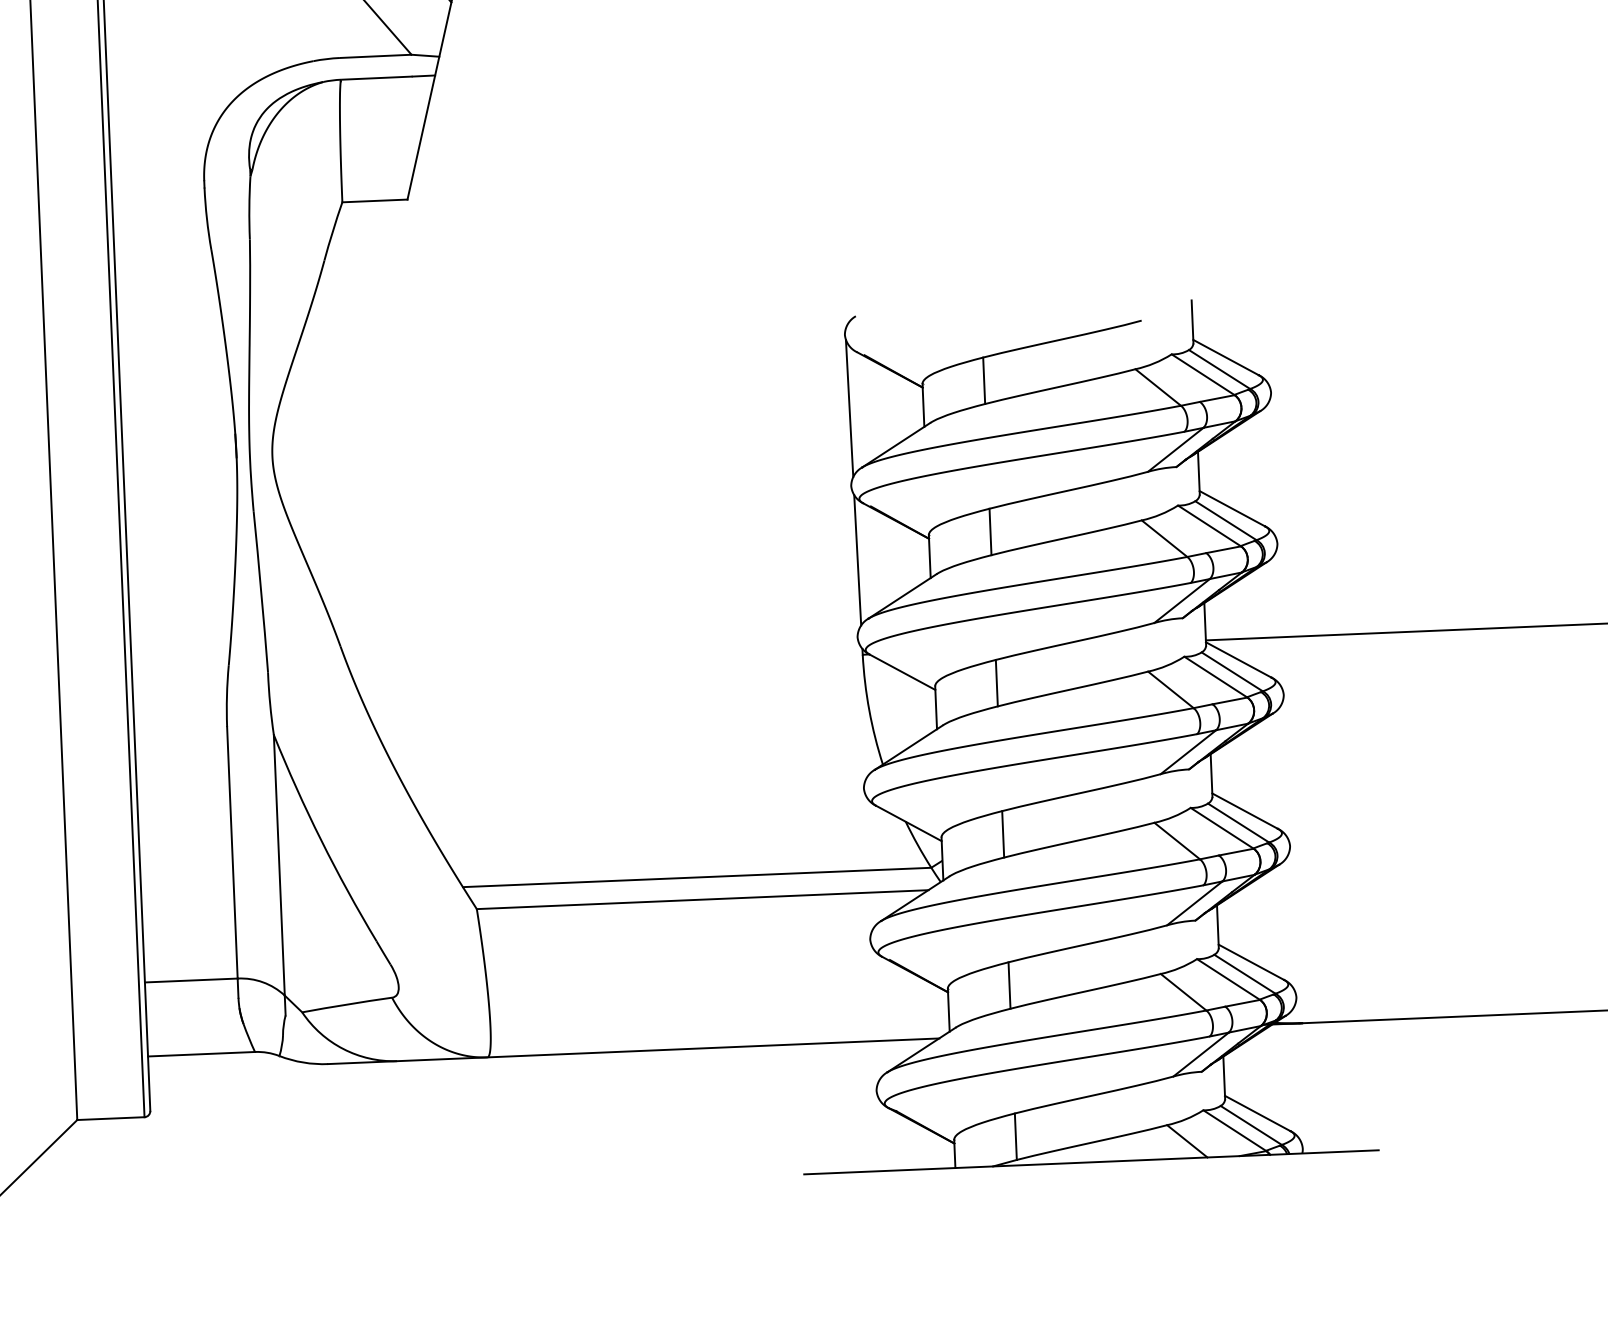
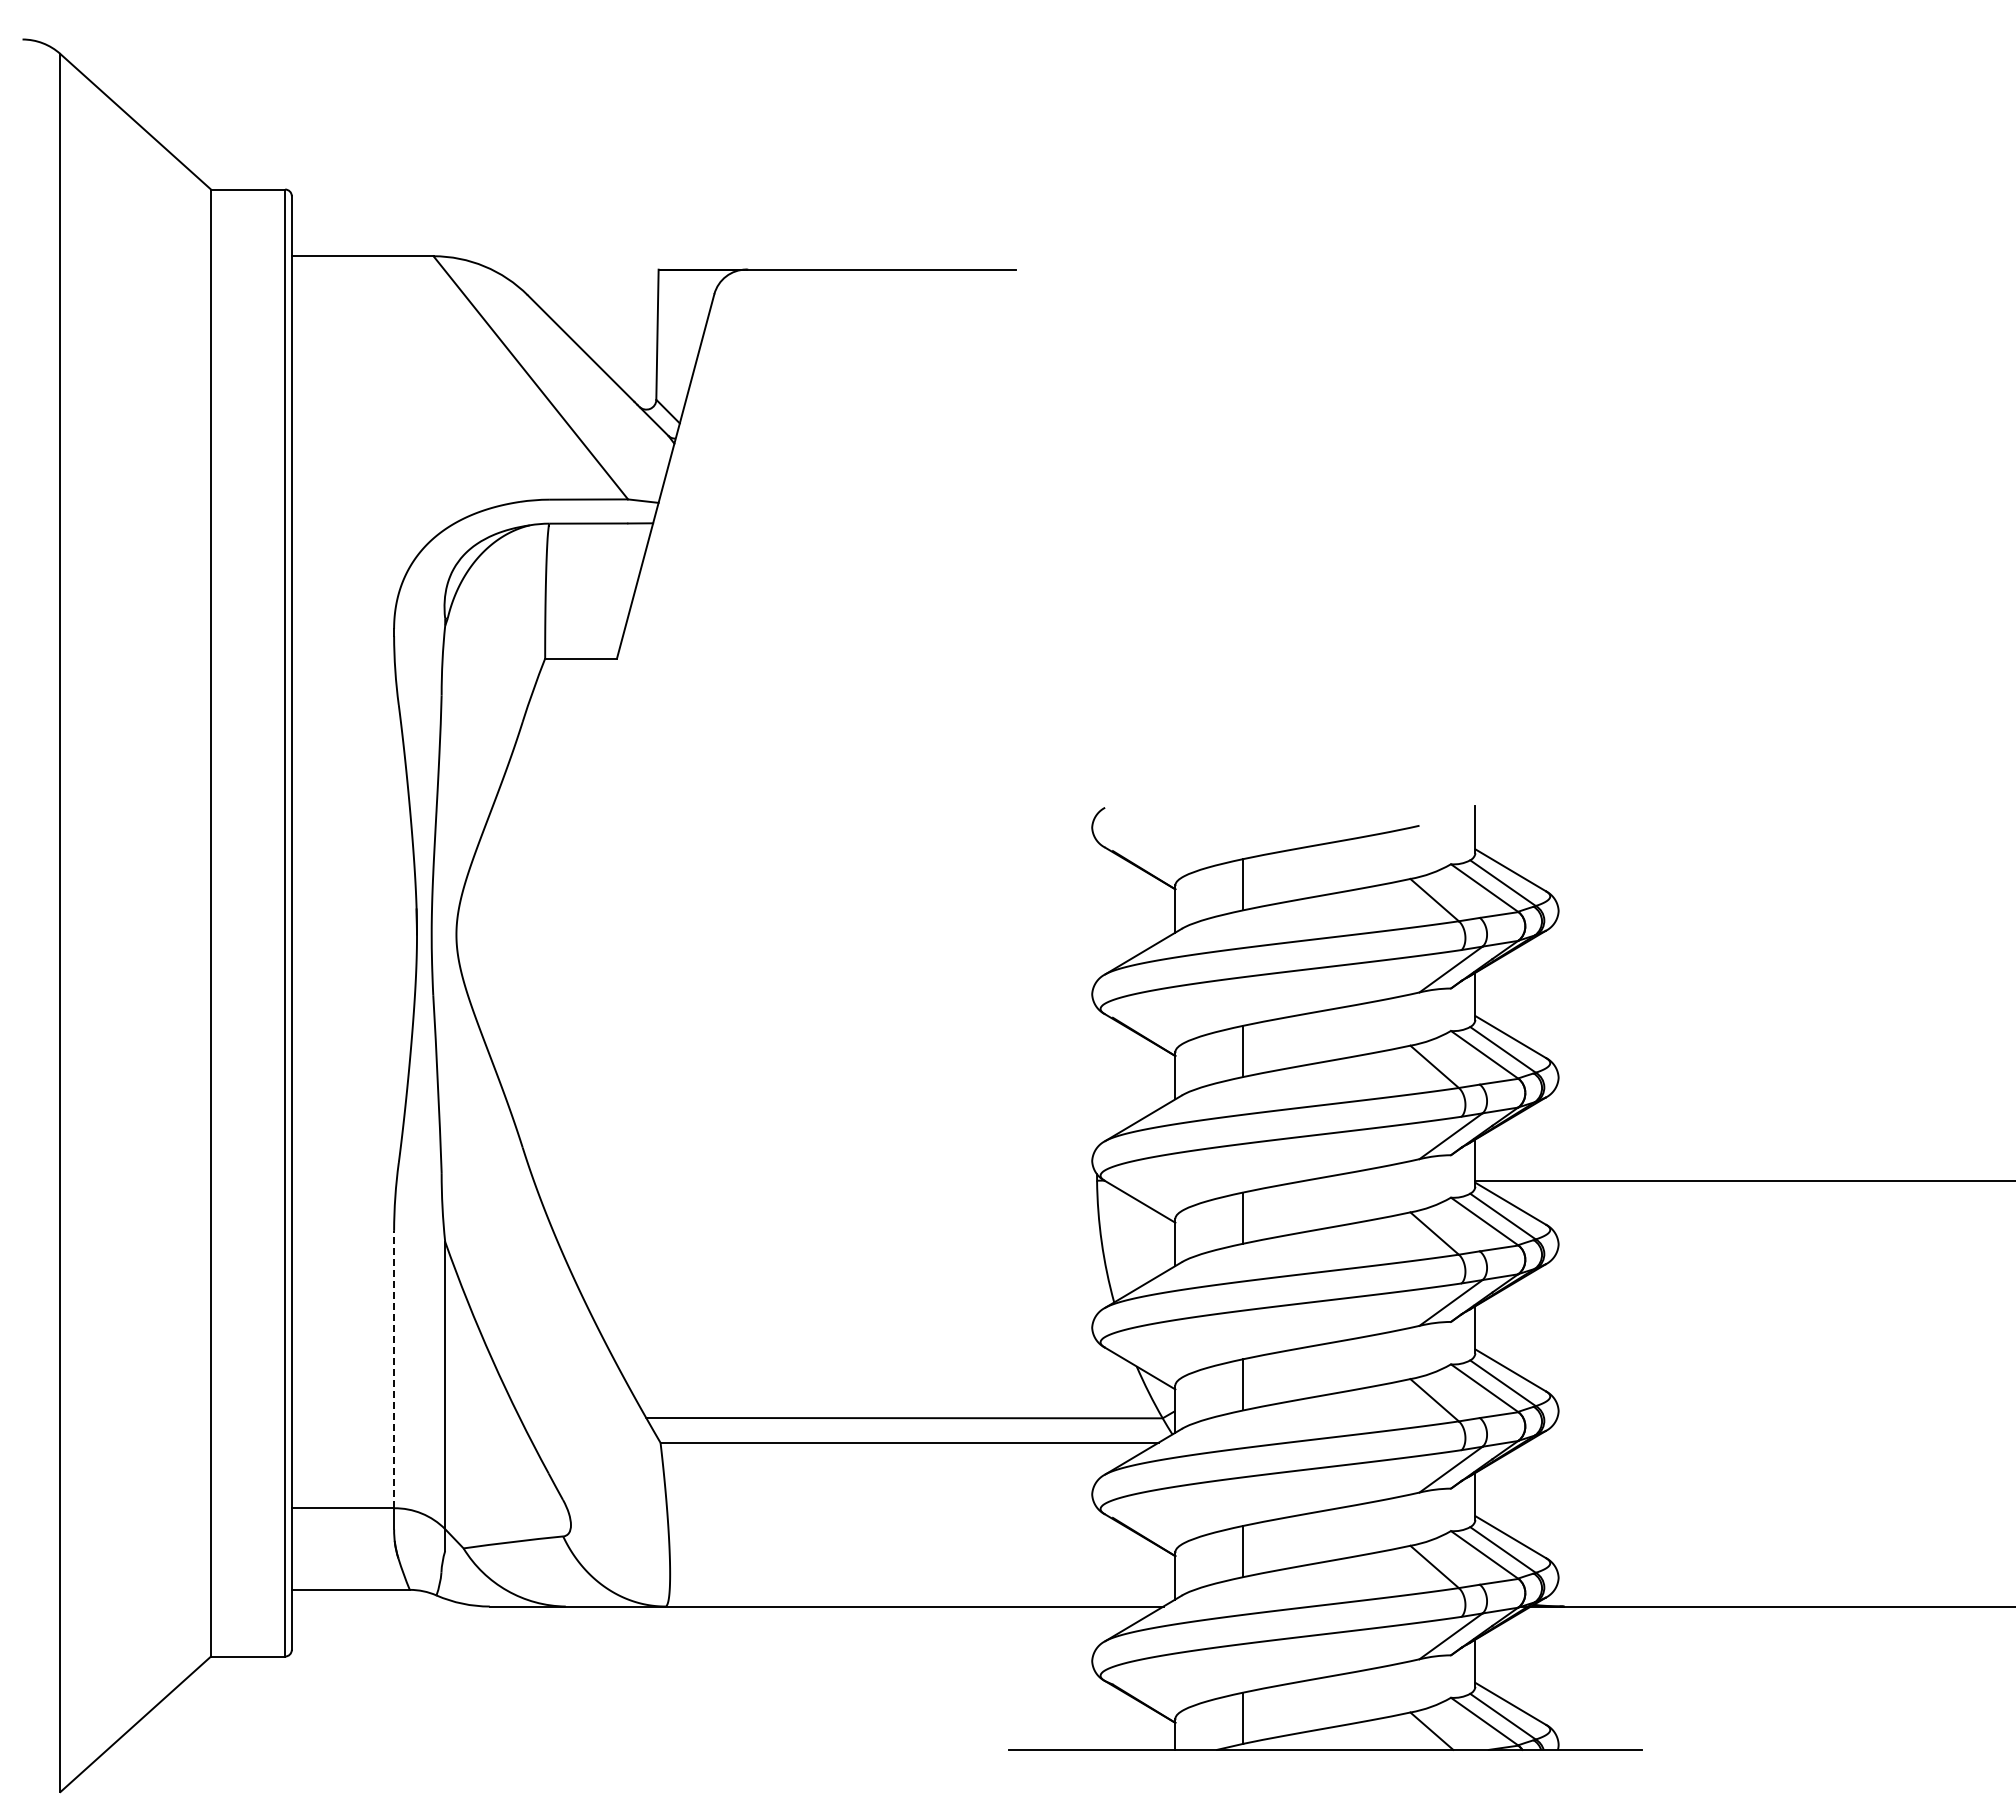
line: (849, 408) -> (1093, 908), removed
line: (857, 560) -> (1095, 1076), removed
line: (232, 852) -> (394, 1369), solid -> dashed

